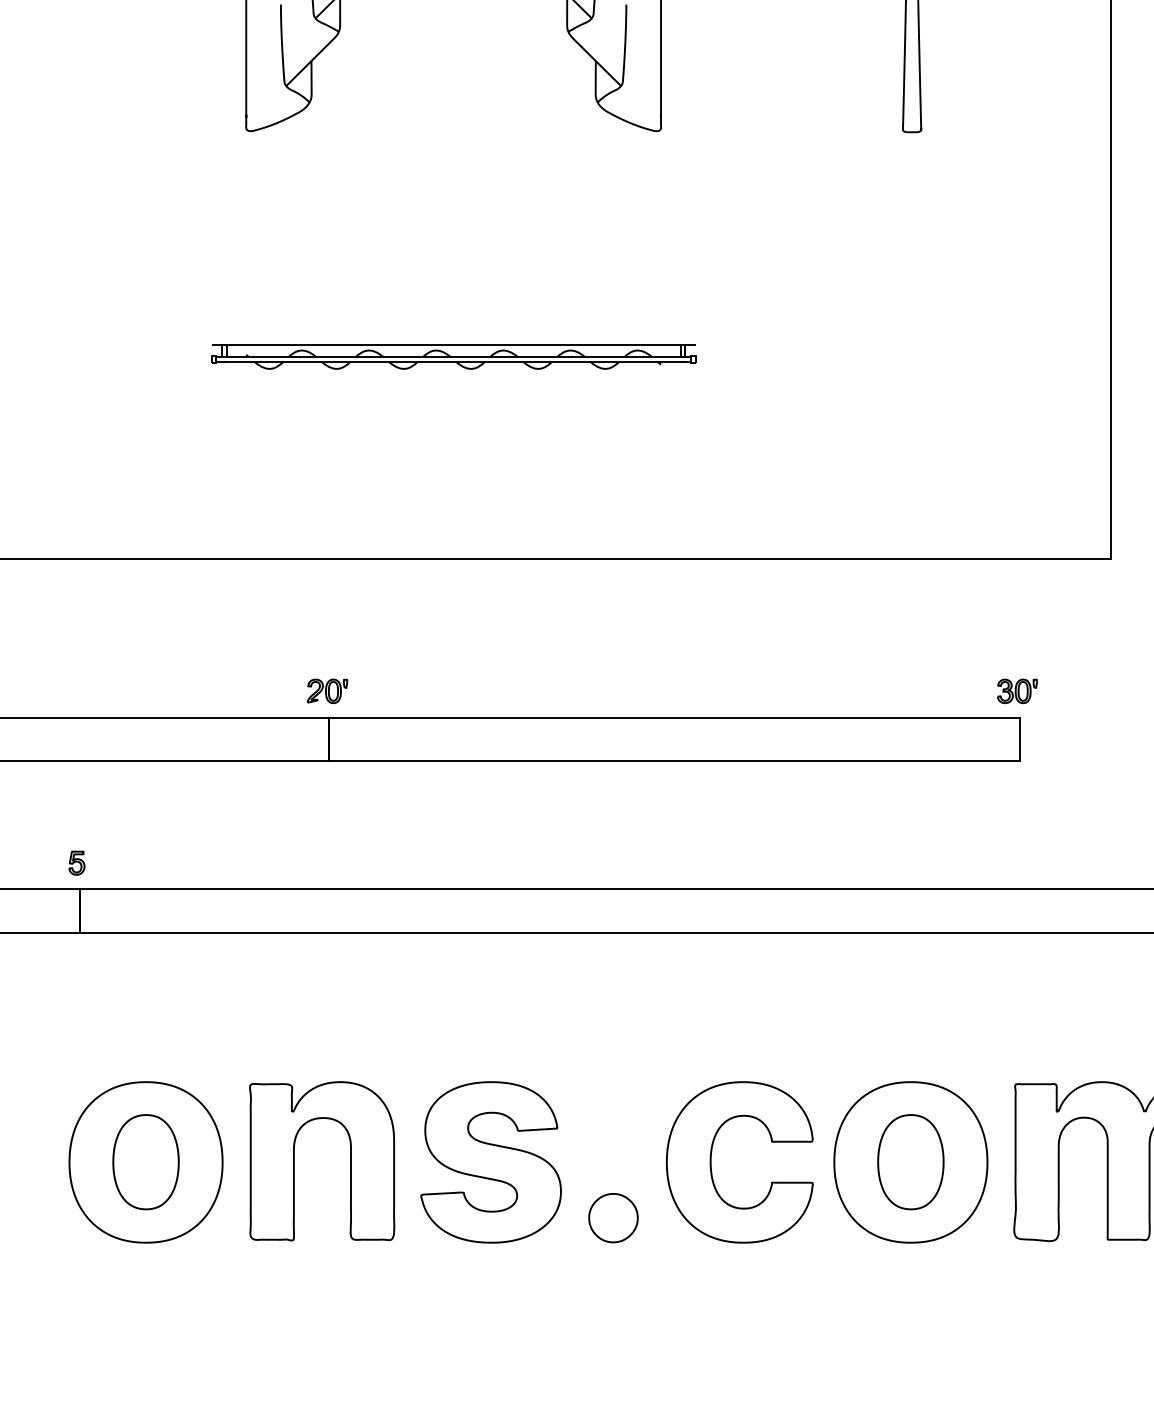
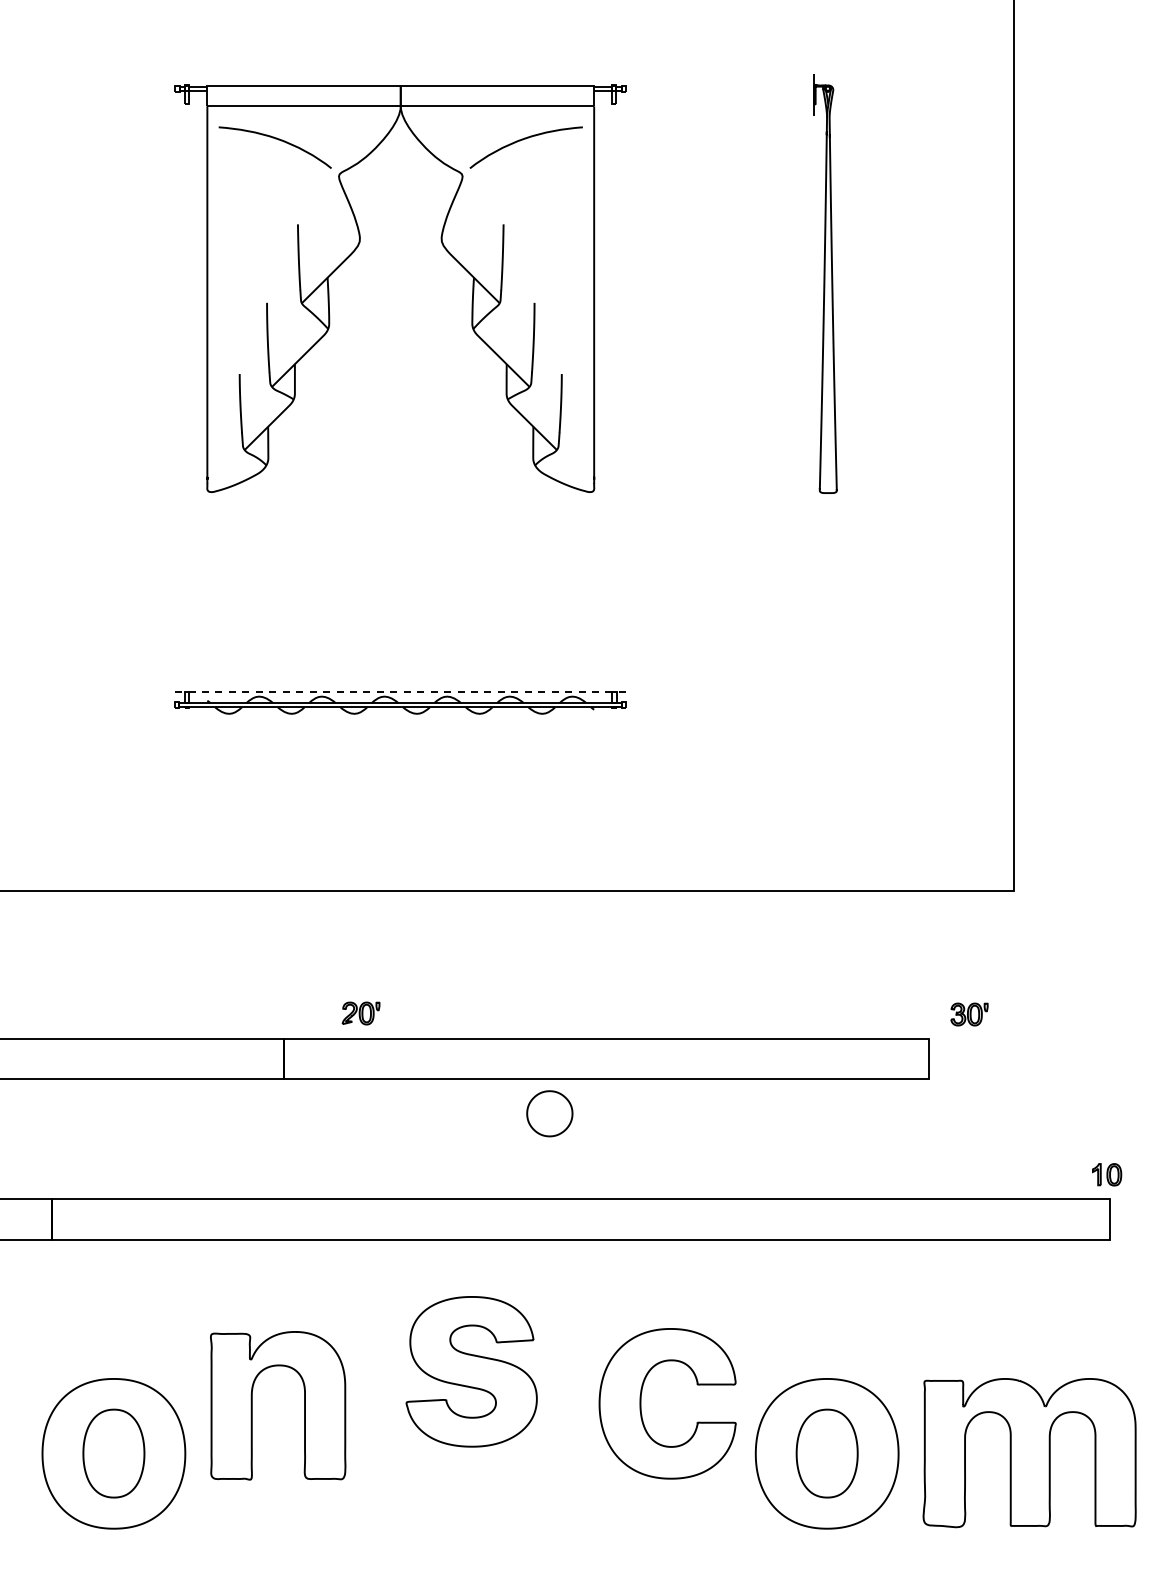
line: (453, 344) -> (400, 691), solid -> dashed
part: (326, 691) -> (360, 1013), moved
part: (1017, 691) -> (969, 1014), moved
part: (76, 862) -> (49, 1174), removed
part: (294, 1161) -> (252, 1405), moved
part: (490, 1162) -> (471, 1371), moved
part: (711, 1162) -> (641, 1403), moved
part: (613, 1217) -> (549, 1113), moved

